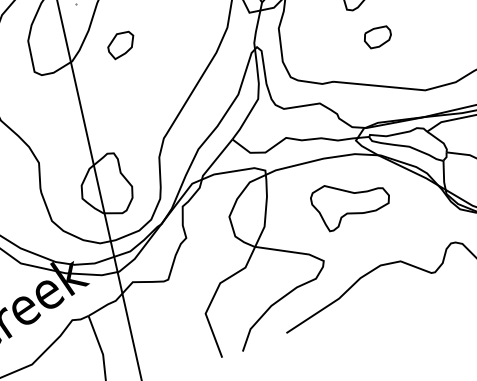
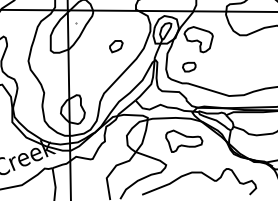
part: (378, 35) -> (189, 66), moved
part: (121, 45) -> (116, 46), moved

